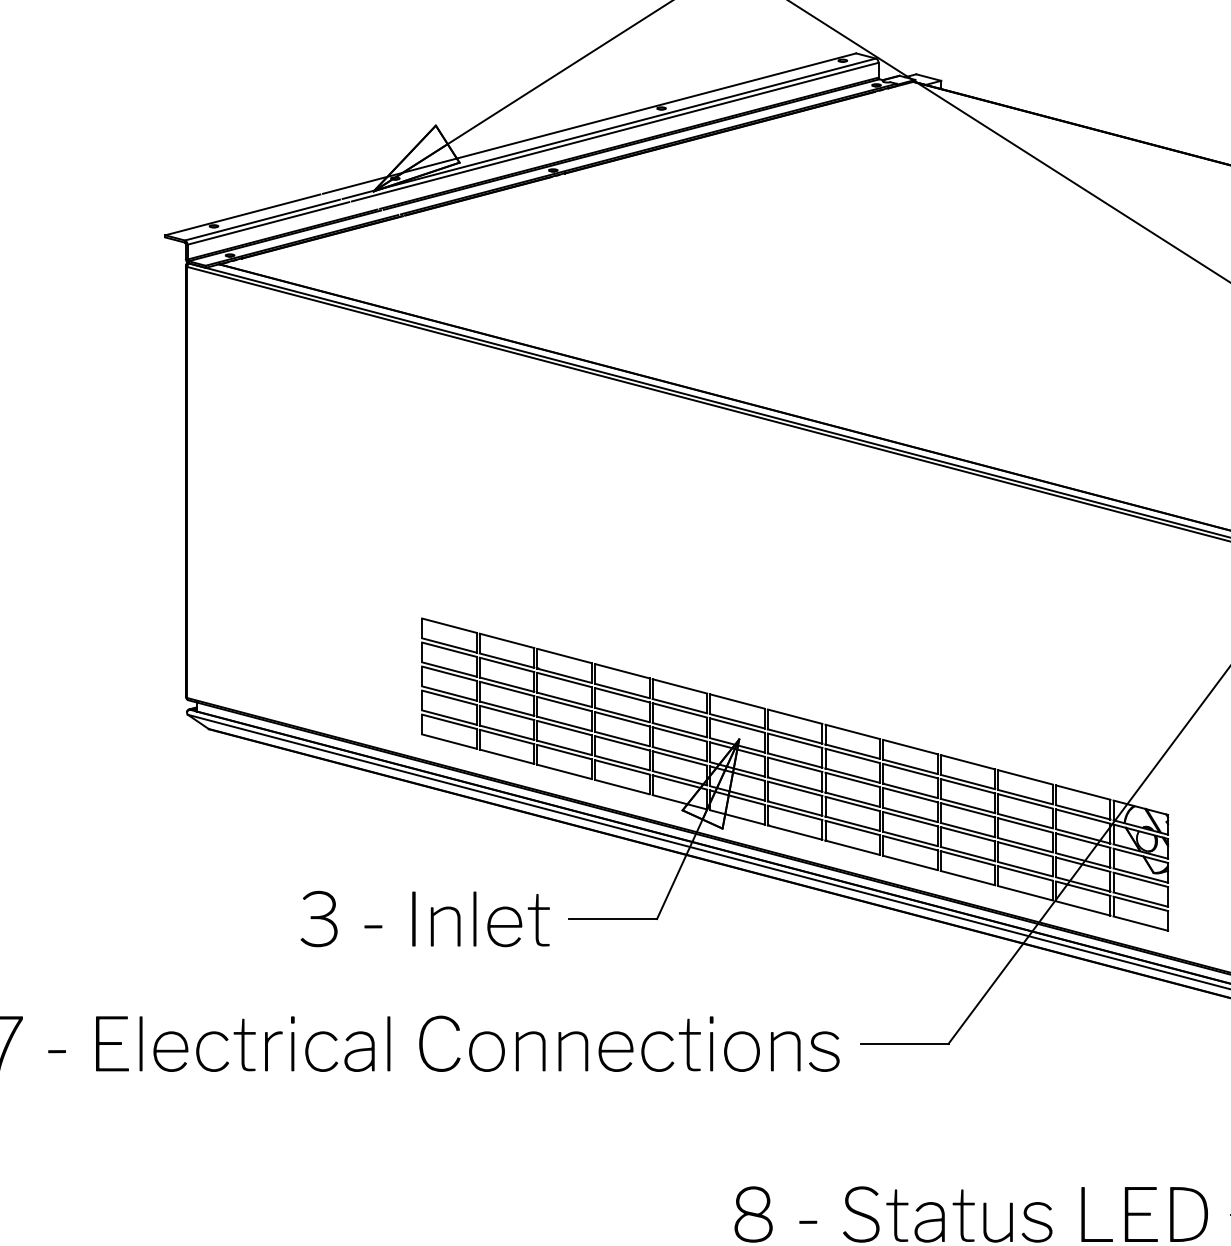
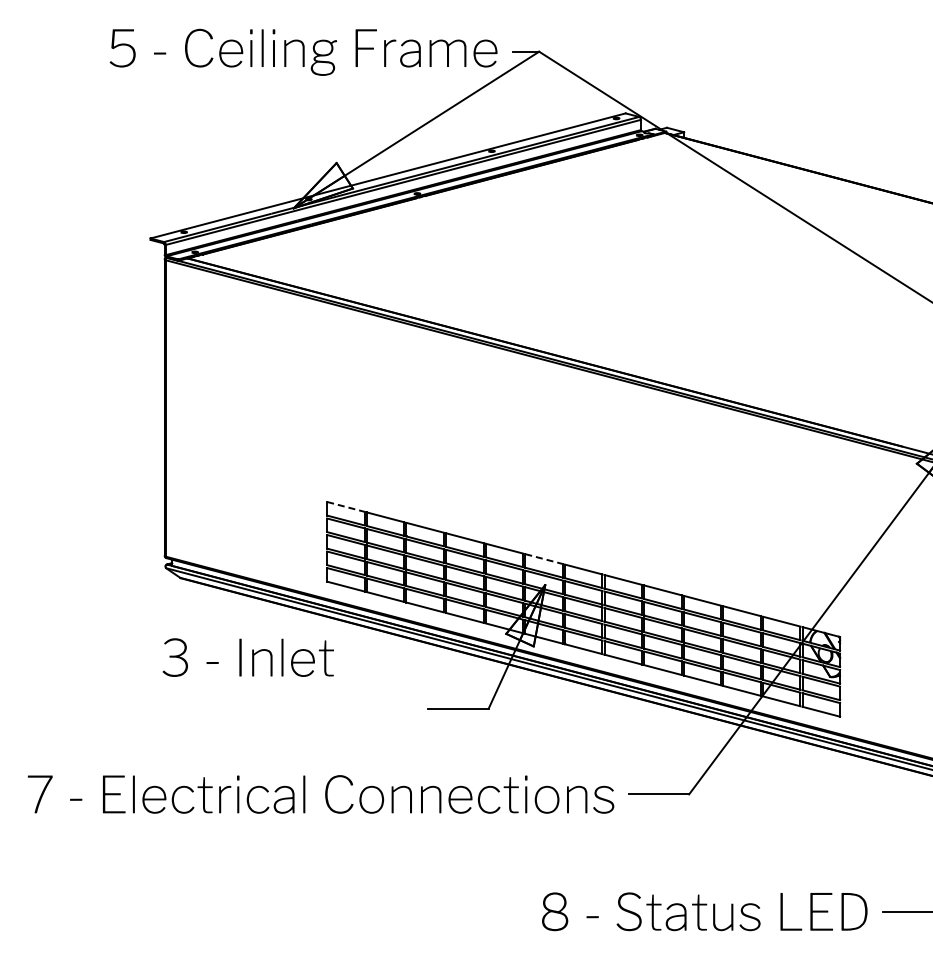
line: (450, 626) -> (346, 507), solid -> dashed
line: (738, 702) -> (544, 559), solid -> dashed
text: (424, 918) -> (247, 657), moved

